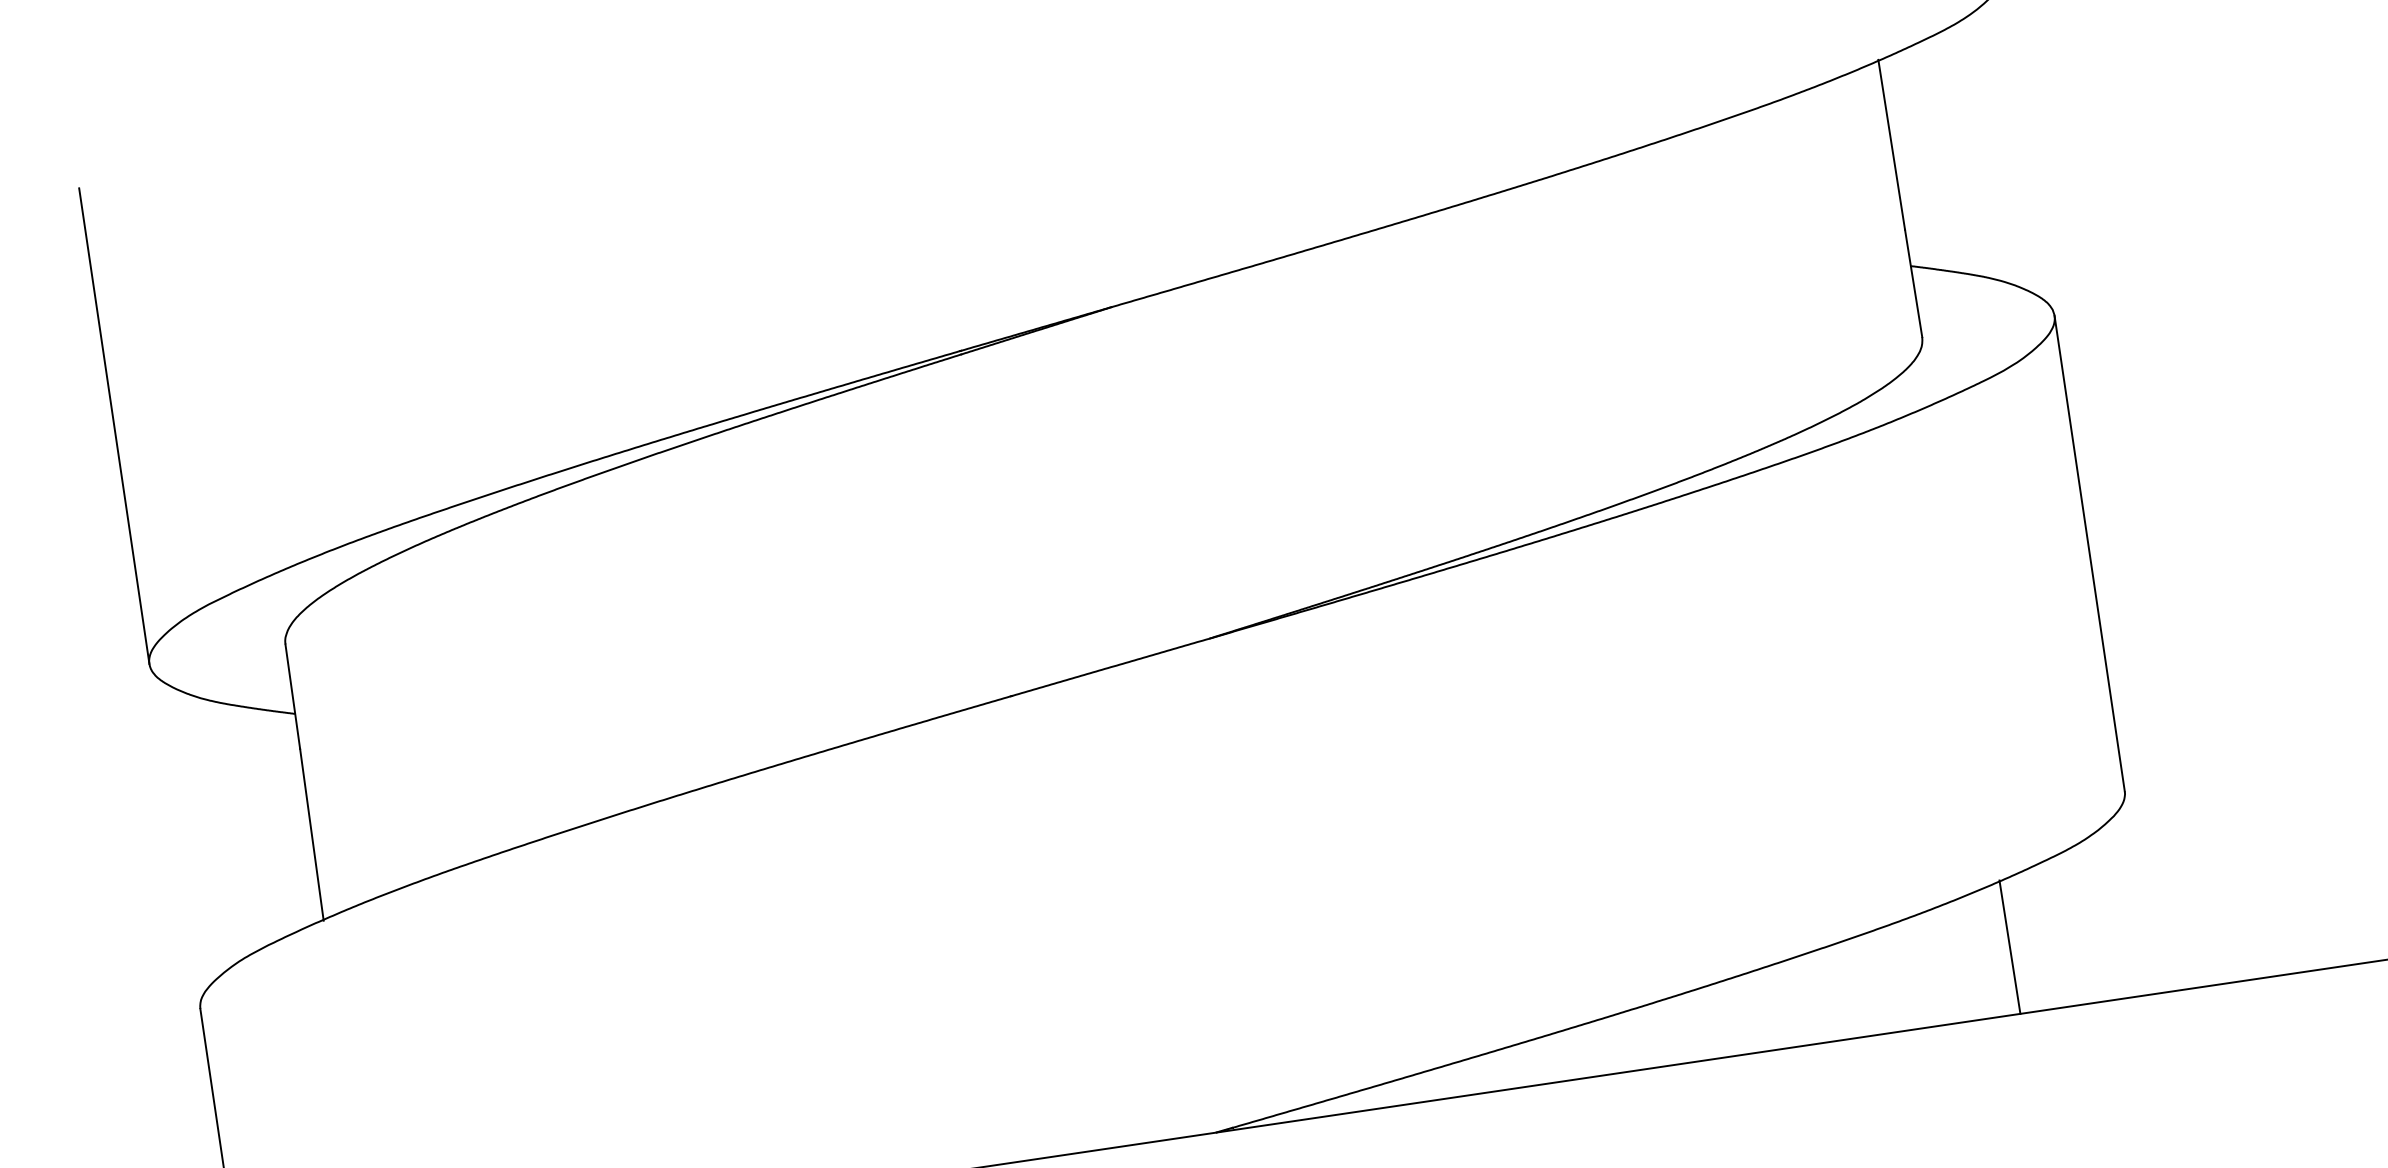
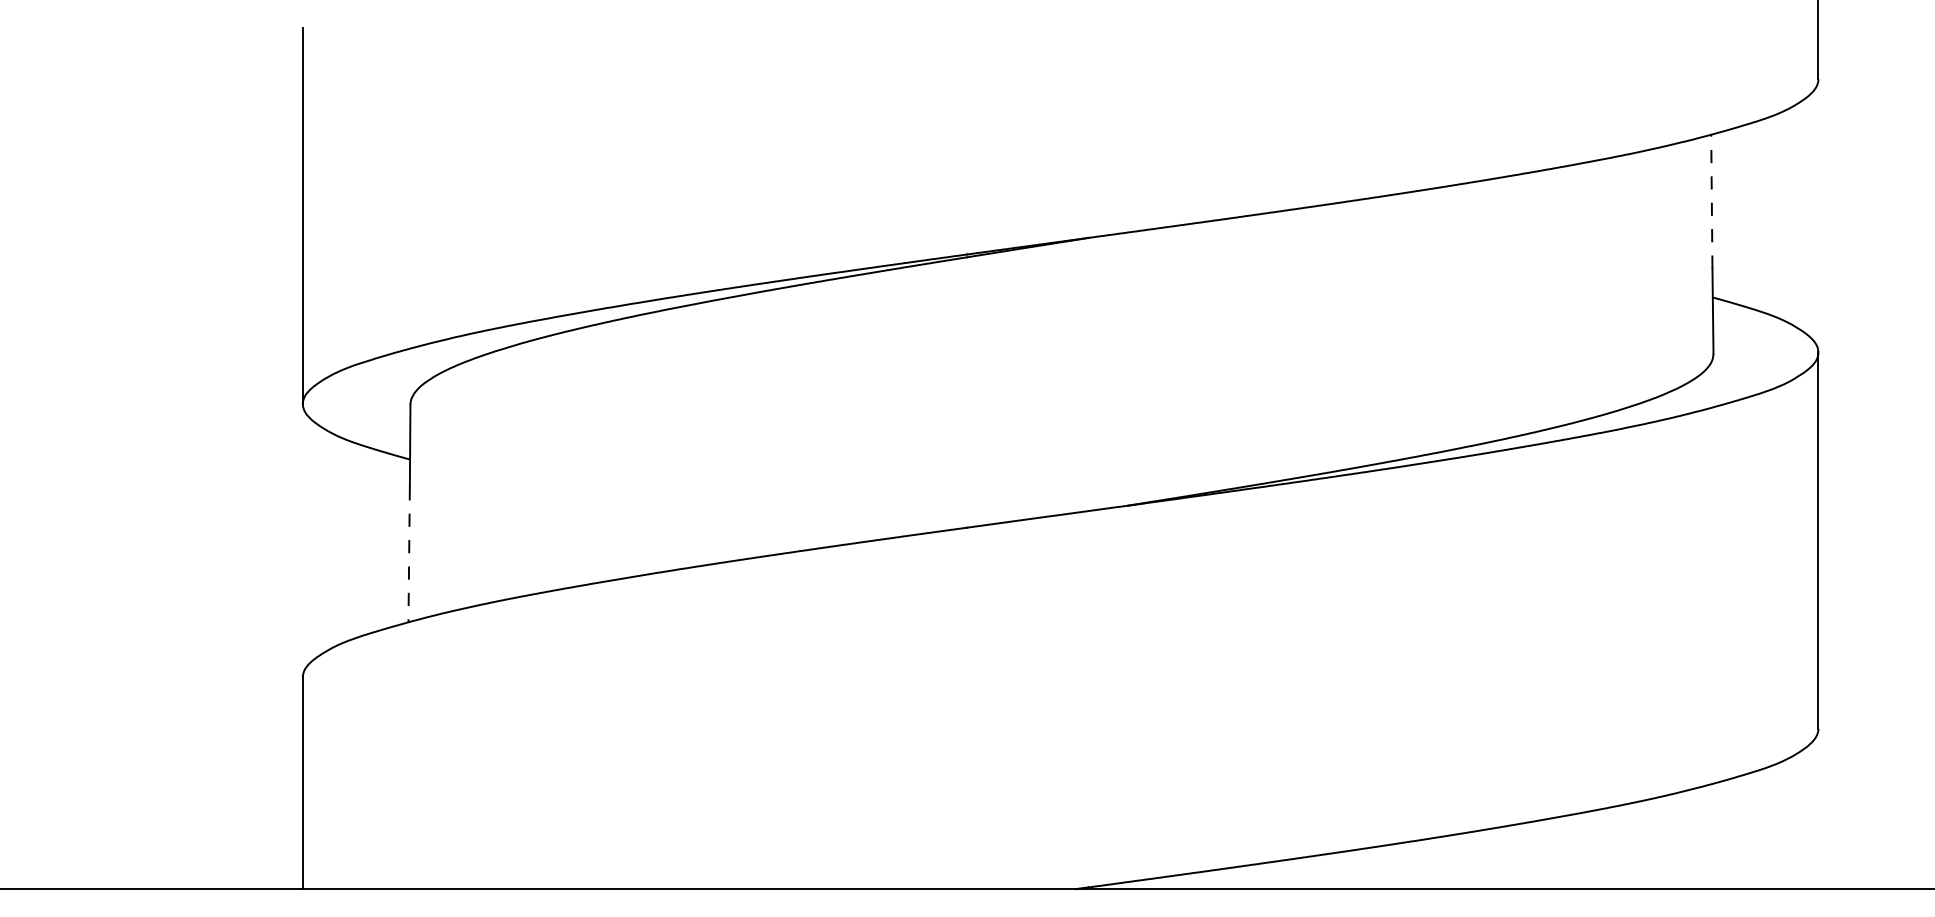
line: (1891, 143) -> (1711, 200), solid -> dashed
line: (312, 835) -> (409, 555), solid -> dashed
line: (2009, 947) -> (1711, 836), removed

